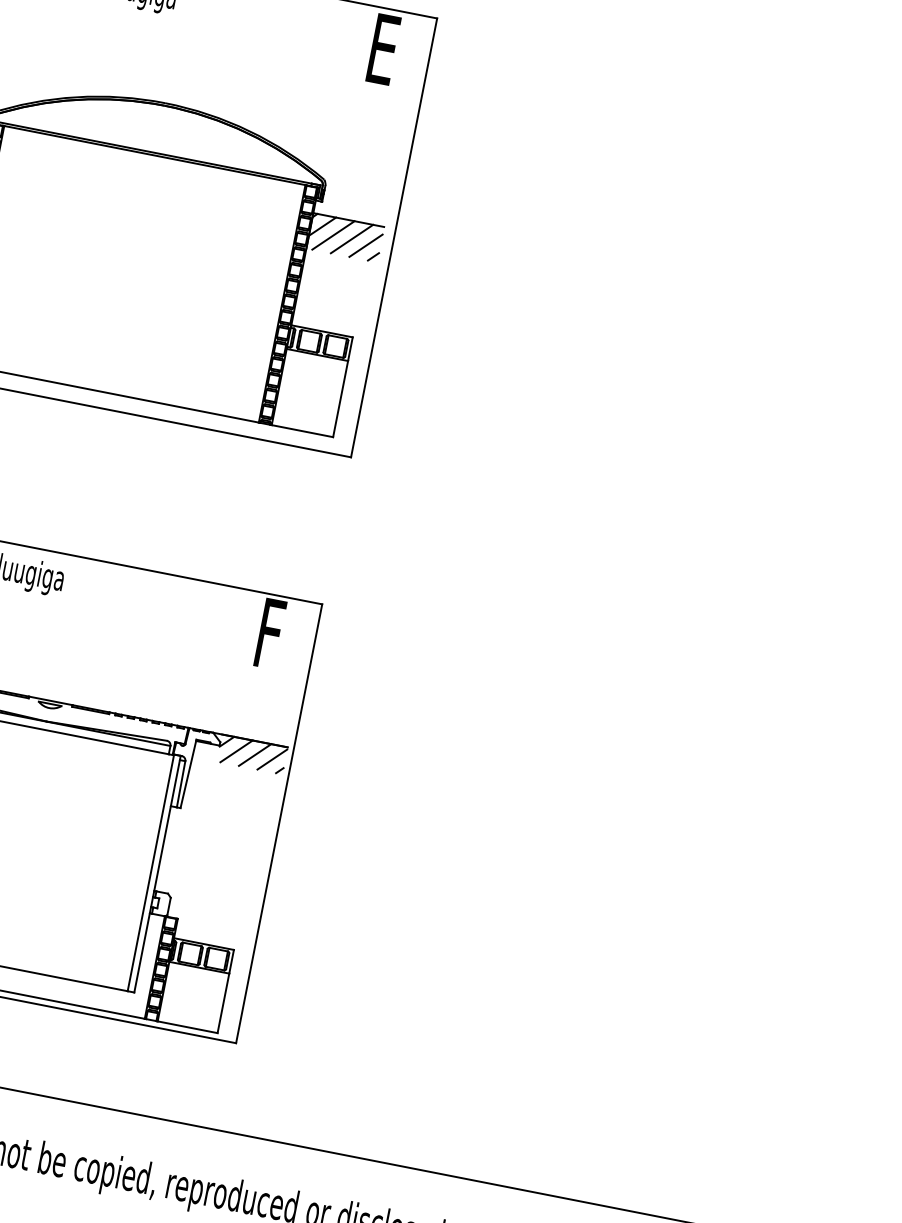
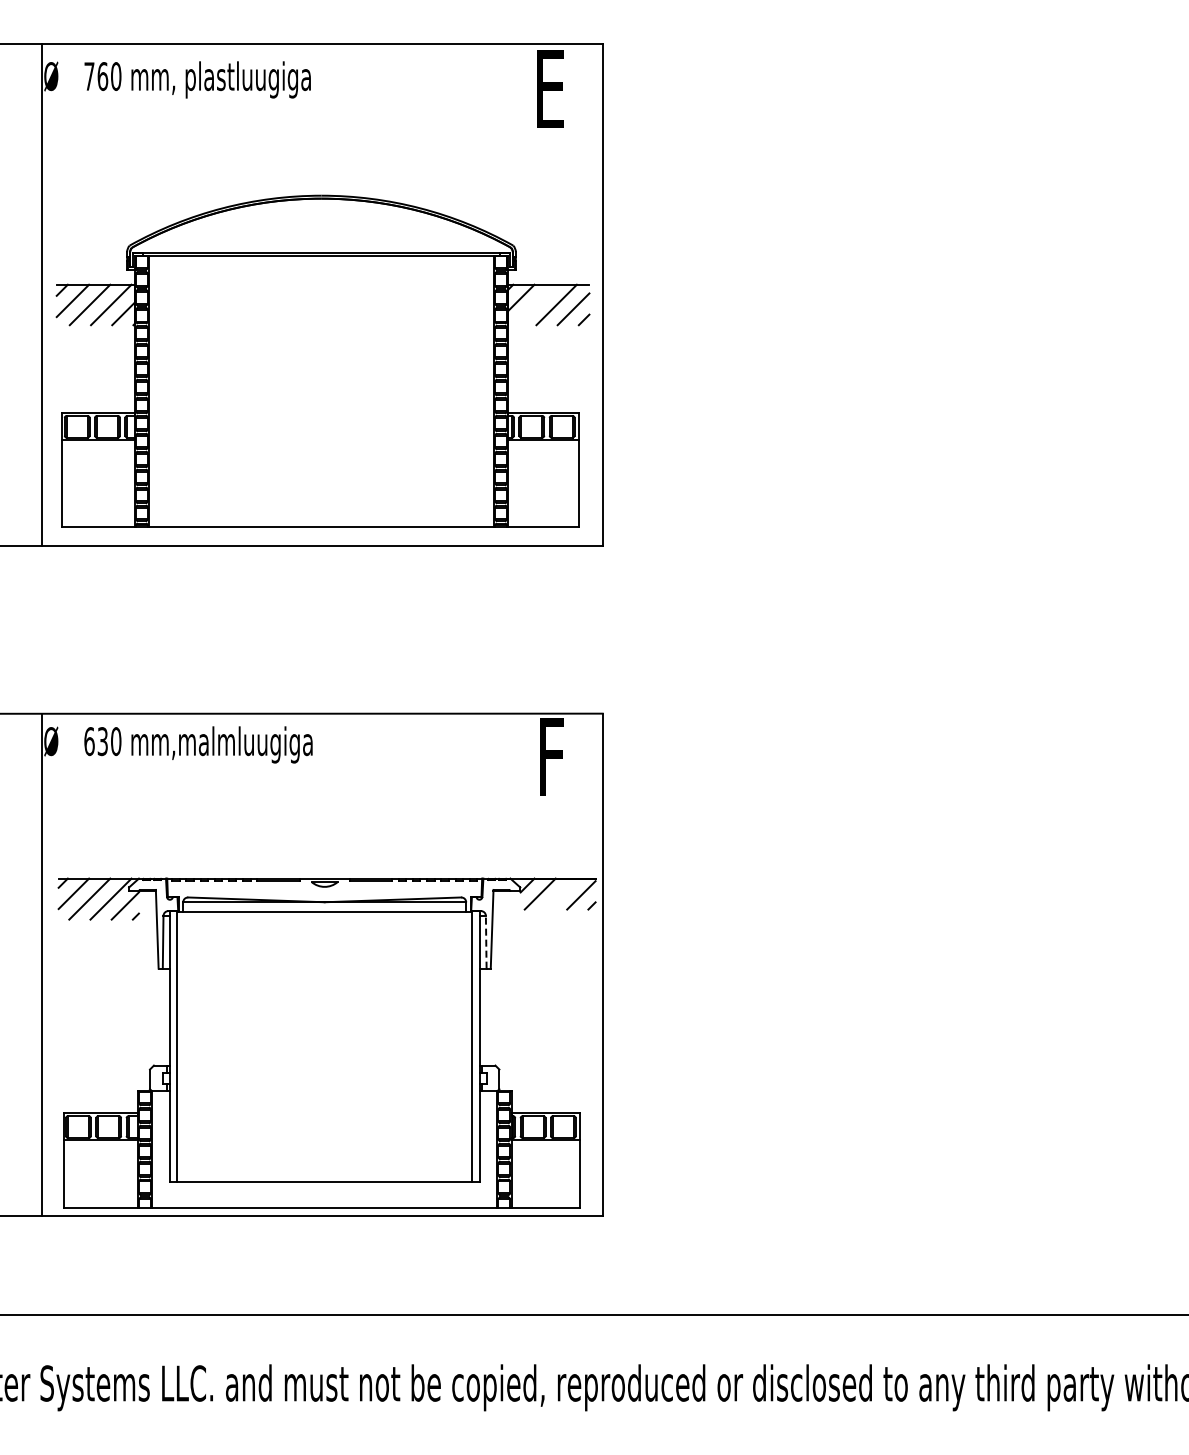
line: (333, 235) -> (535, 304), removed
line: (254, 754) -> (560, 893), removed
line: (181, 783) -> (486, 941), solid -> dashed

